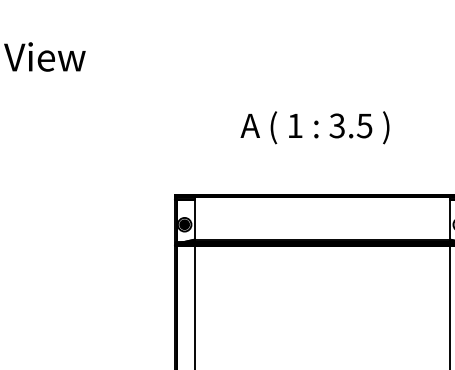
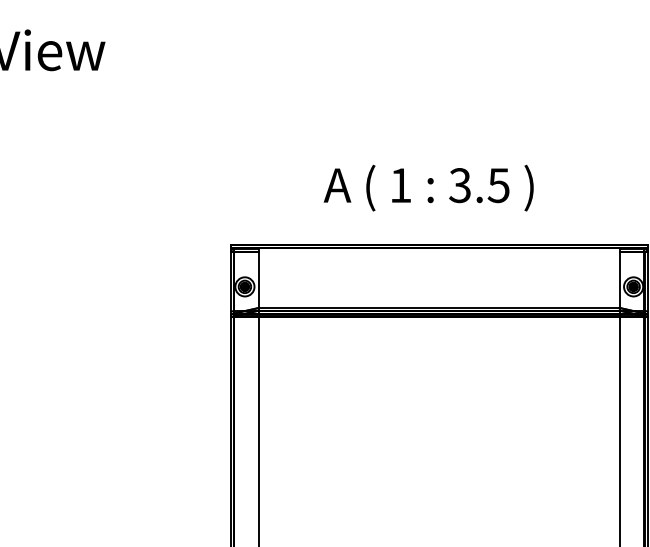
text: (314, 127) -> (428, 187), moved

